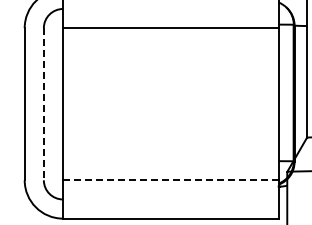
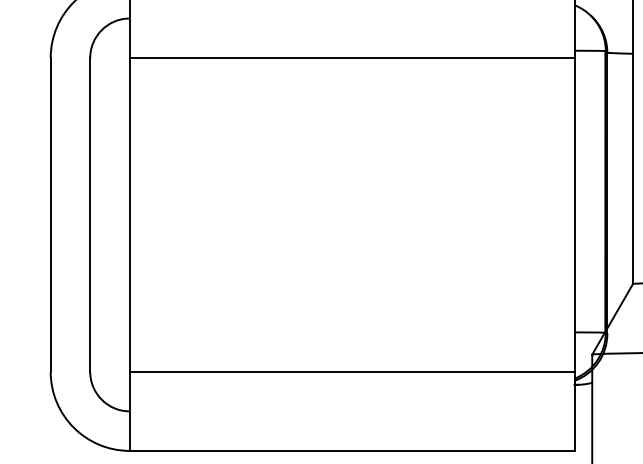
line: (43, 104) -> (89, 215), dashed -> solid
line: (170, 180) -> (351, 372), dashed -> solid

